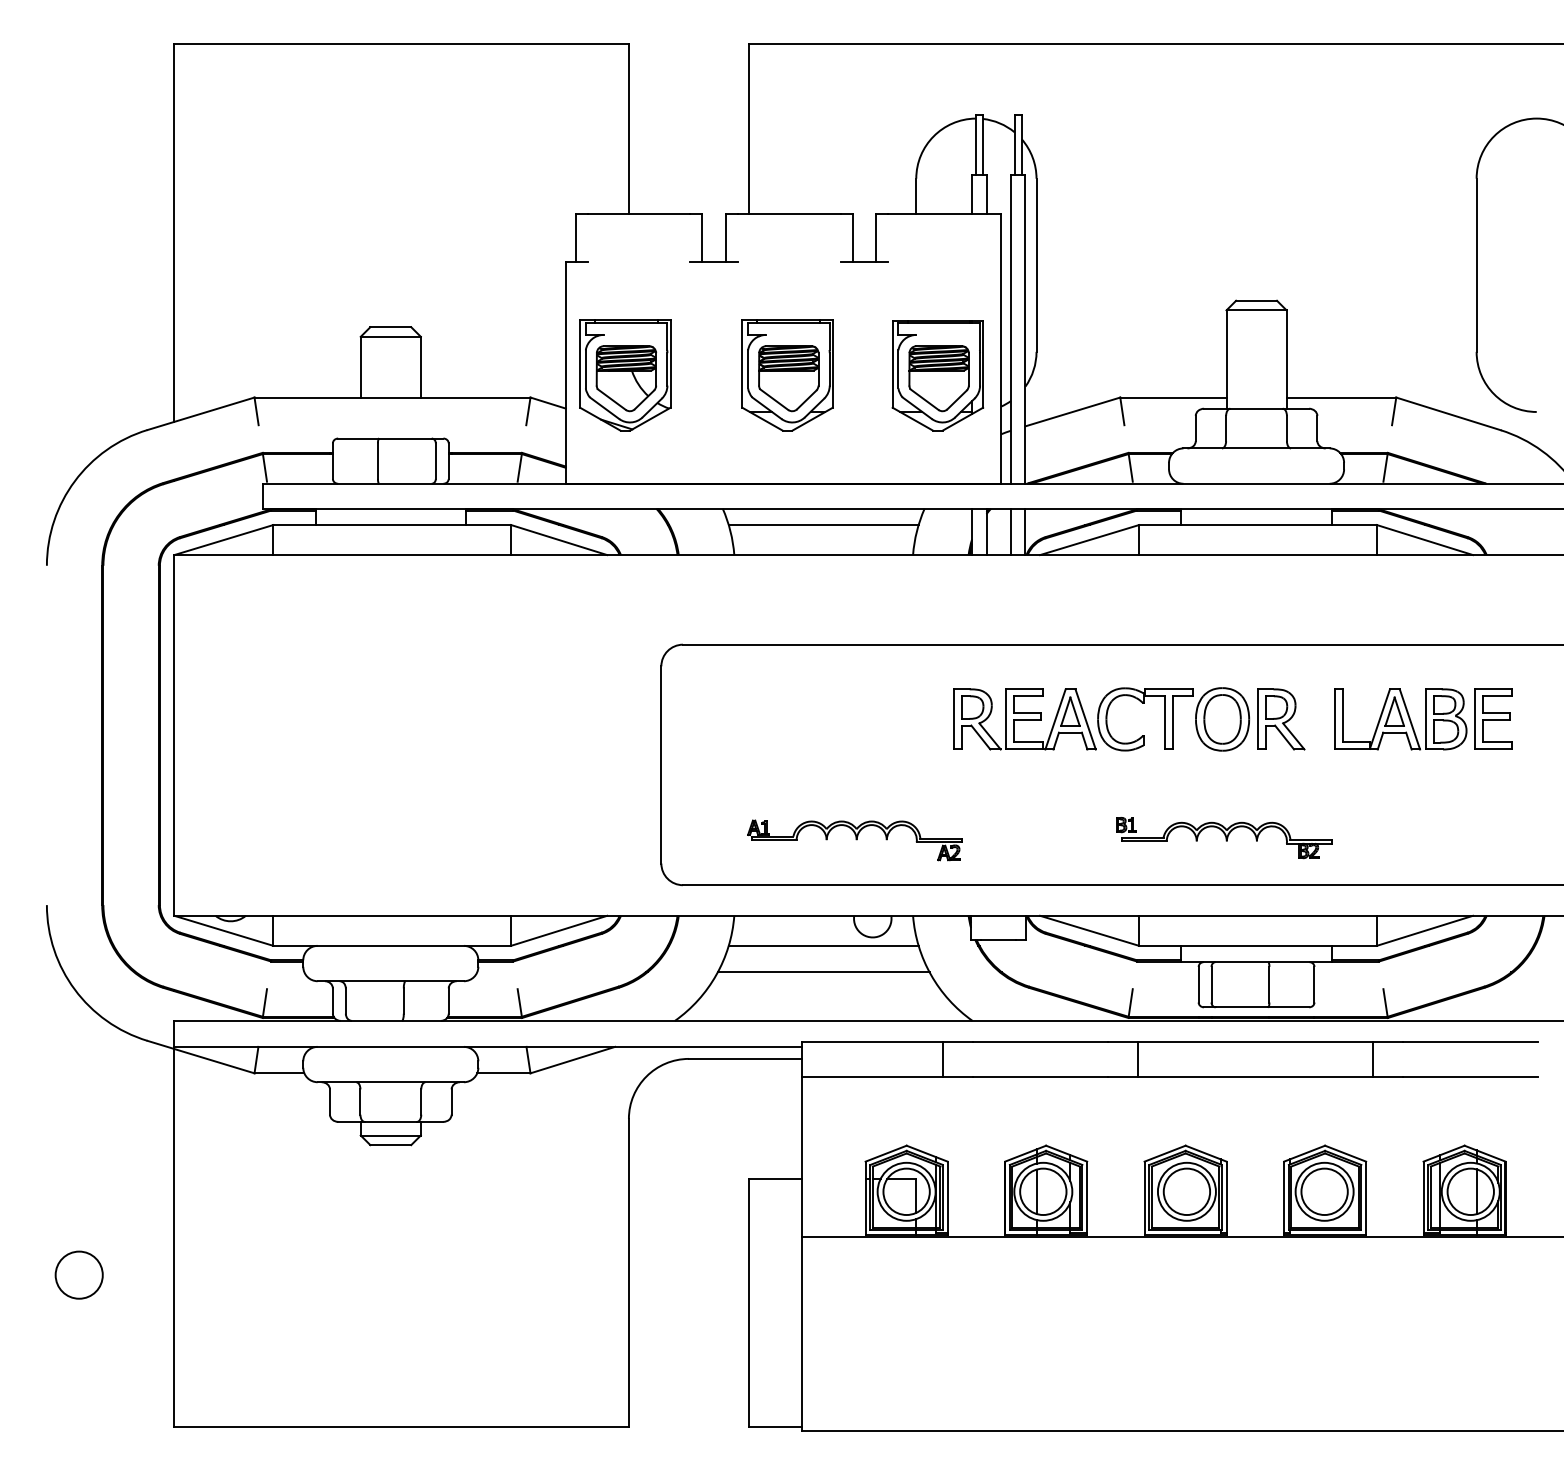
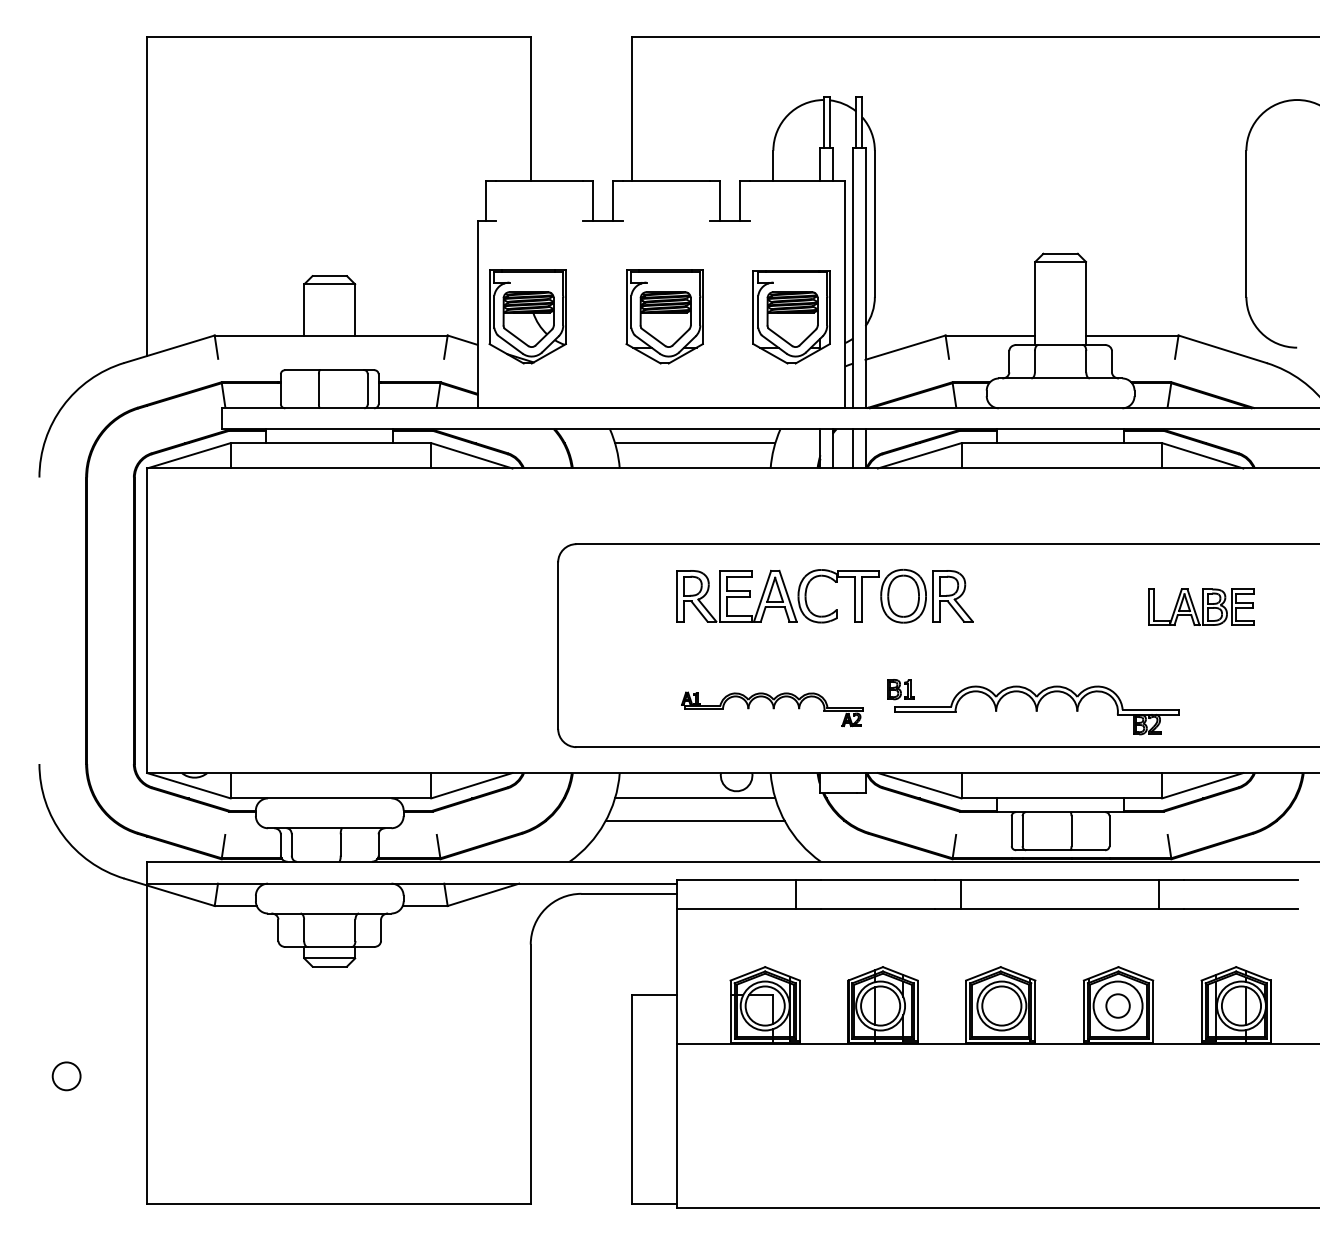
part: (1140, 702) -> (834, 581), moved
part: (1423, 719) -> (1201, 607), size x0.7
part: (1224, 838) -> (1033, 707), size x1.6
part: (854, 840) -> (771, 709), moved
circle: (1324, 1191) -> (1117, 1005), size x0.6
circle: (78, 1274) -> (66, 1075), size x0.7

